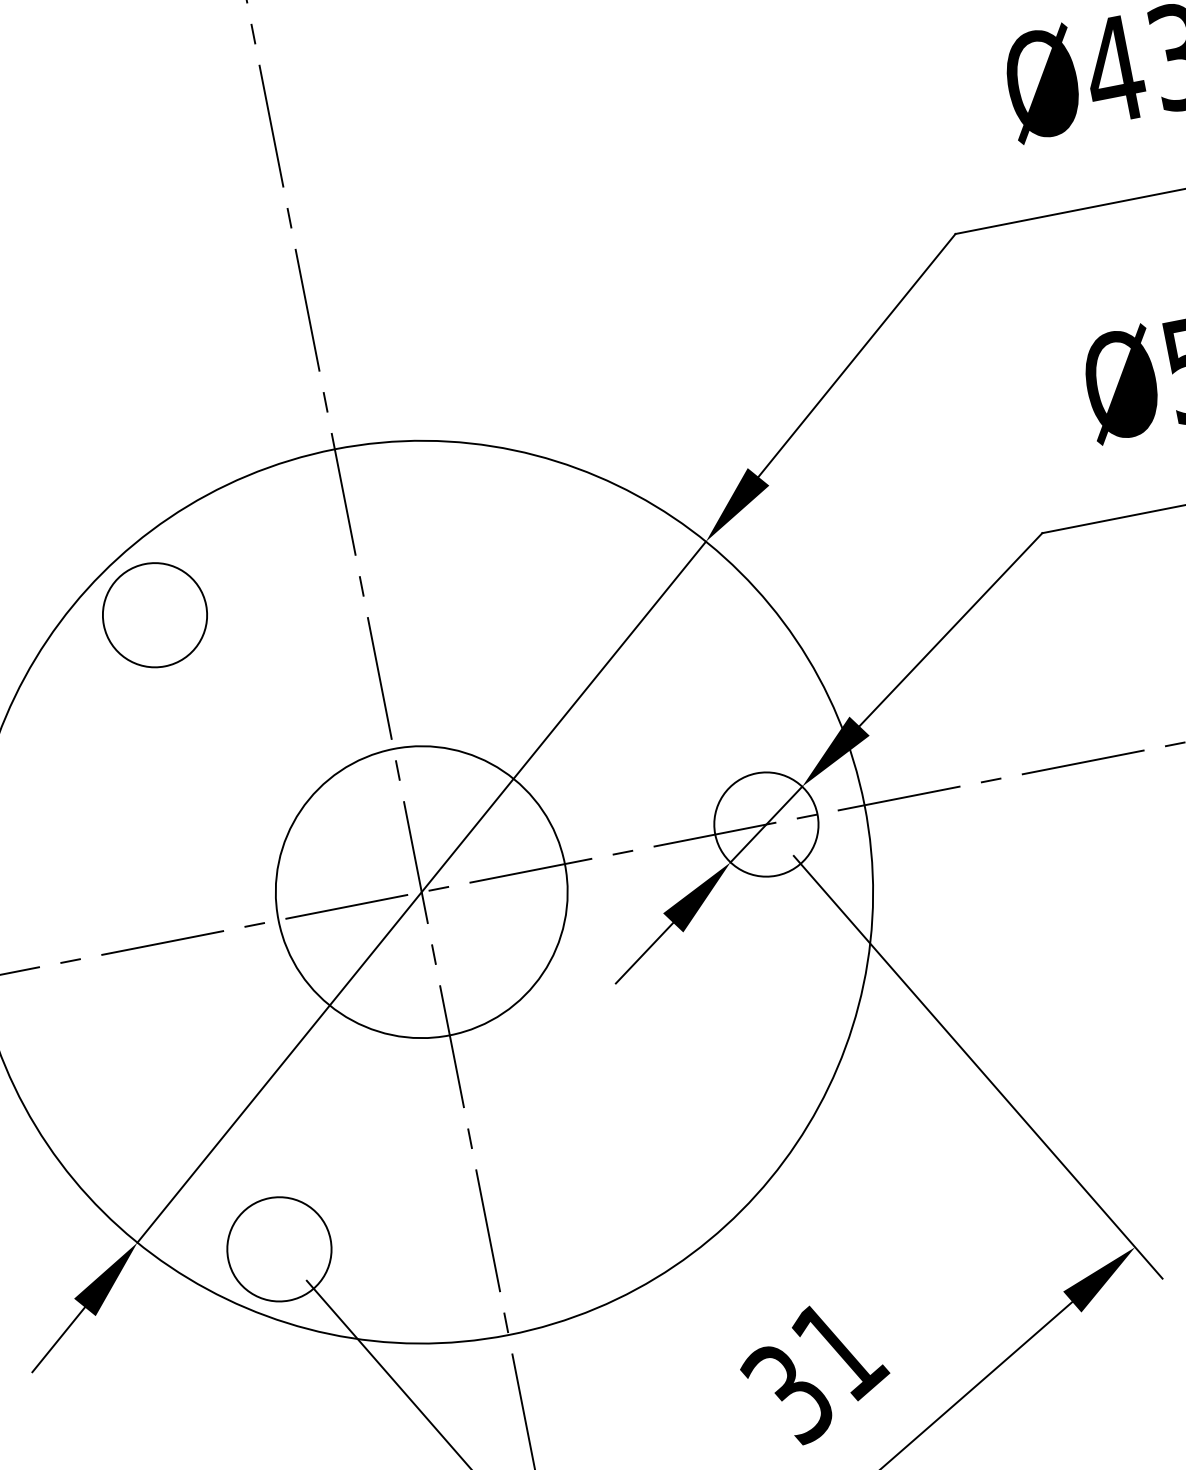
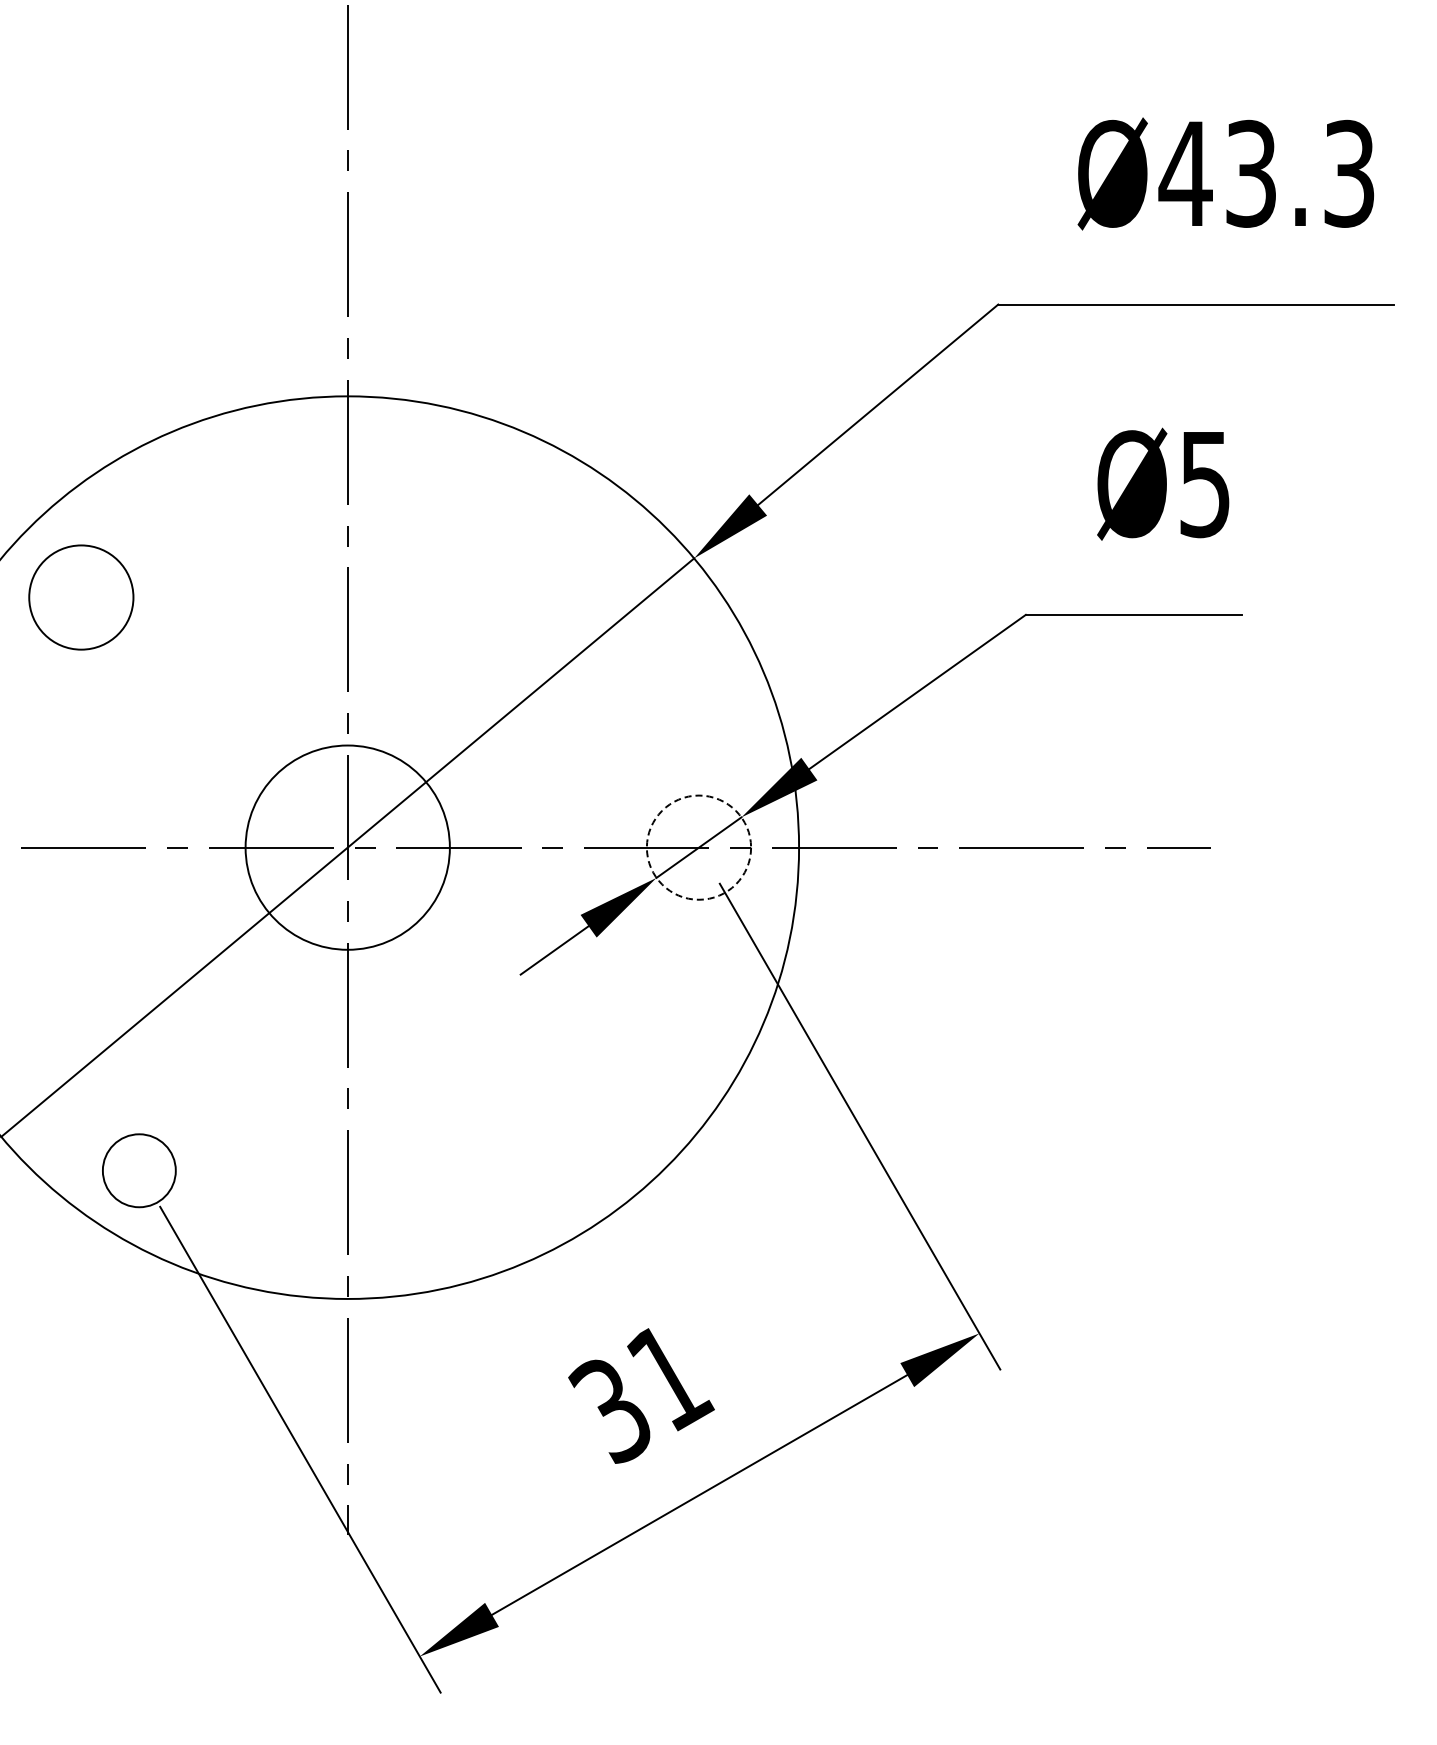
circle: (155, 615) -> (81, 597), moved
circle: (765, 824) -> (698, 847), solid -> dashed
circle: (421, 892) -> (347, 847), size x0.7
circle: (279, 1249) -> (139, 1170), size x0.7

